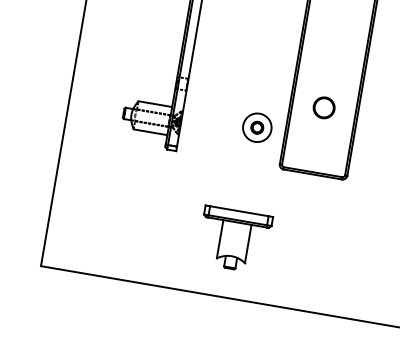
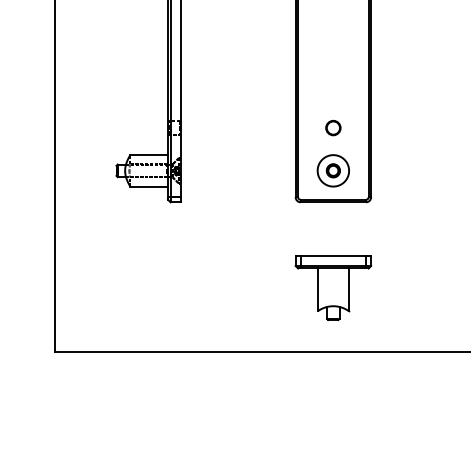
circle: (324, 108) -> (333, 128), size x0.62
part: (256, 127) -> (332, 170), moved
part: (234, 240) -> (333, 288), moved

